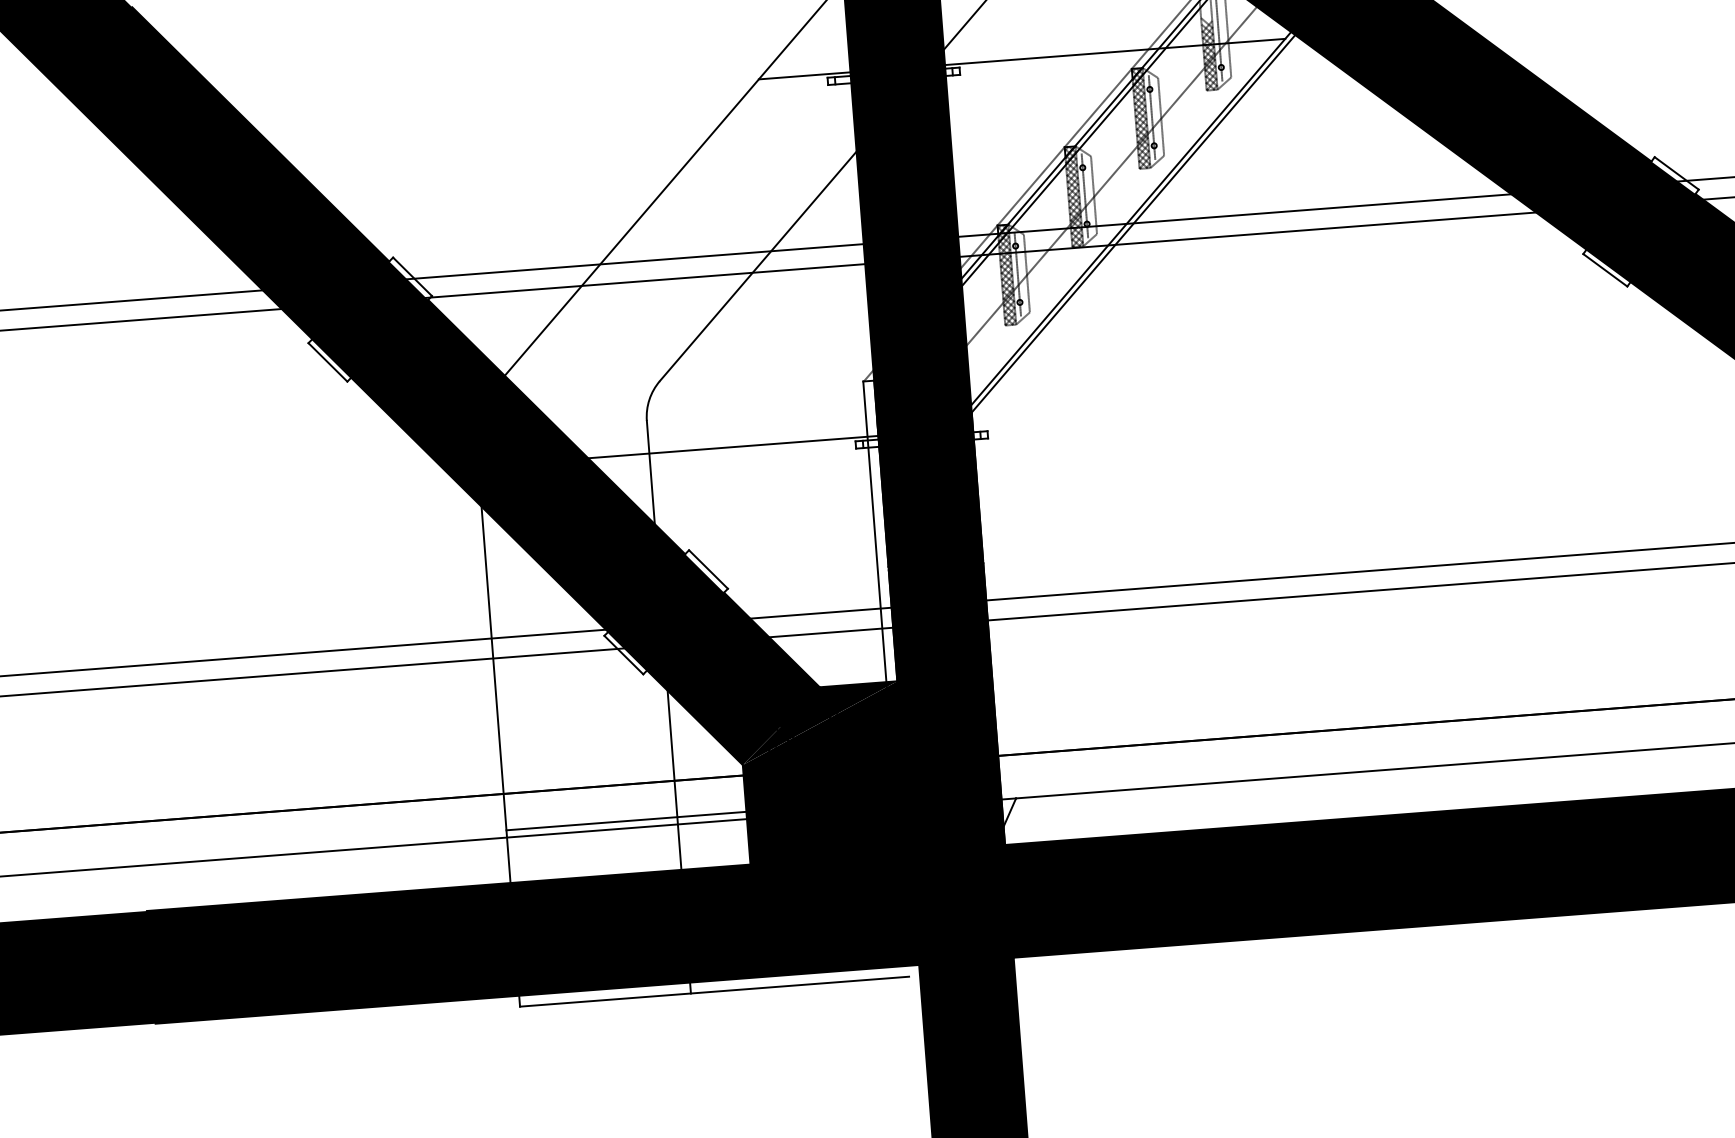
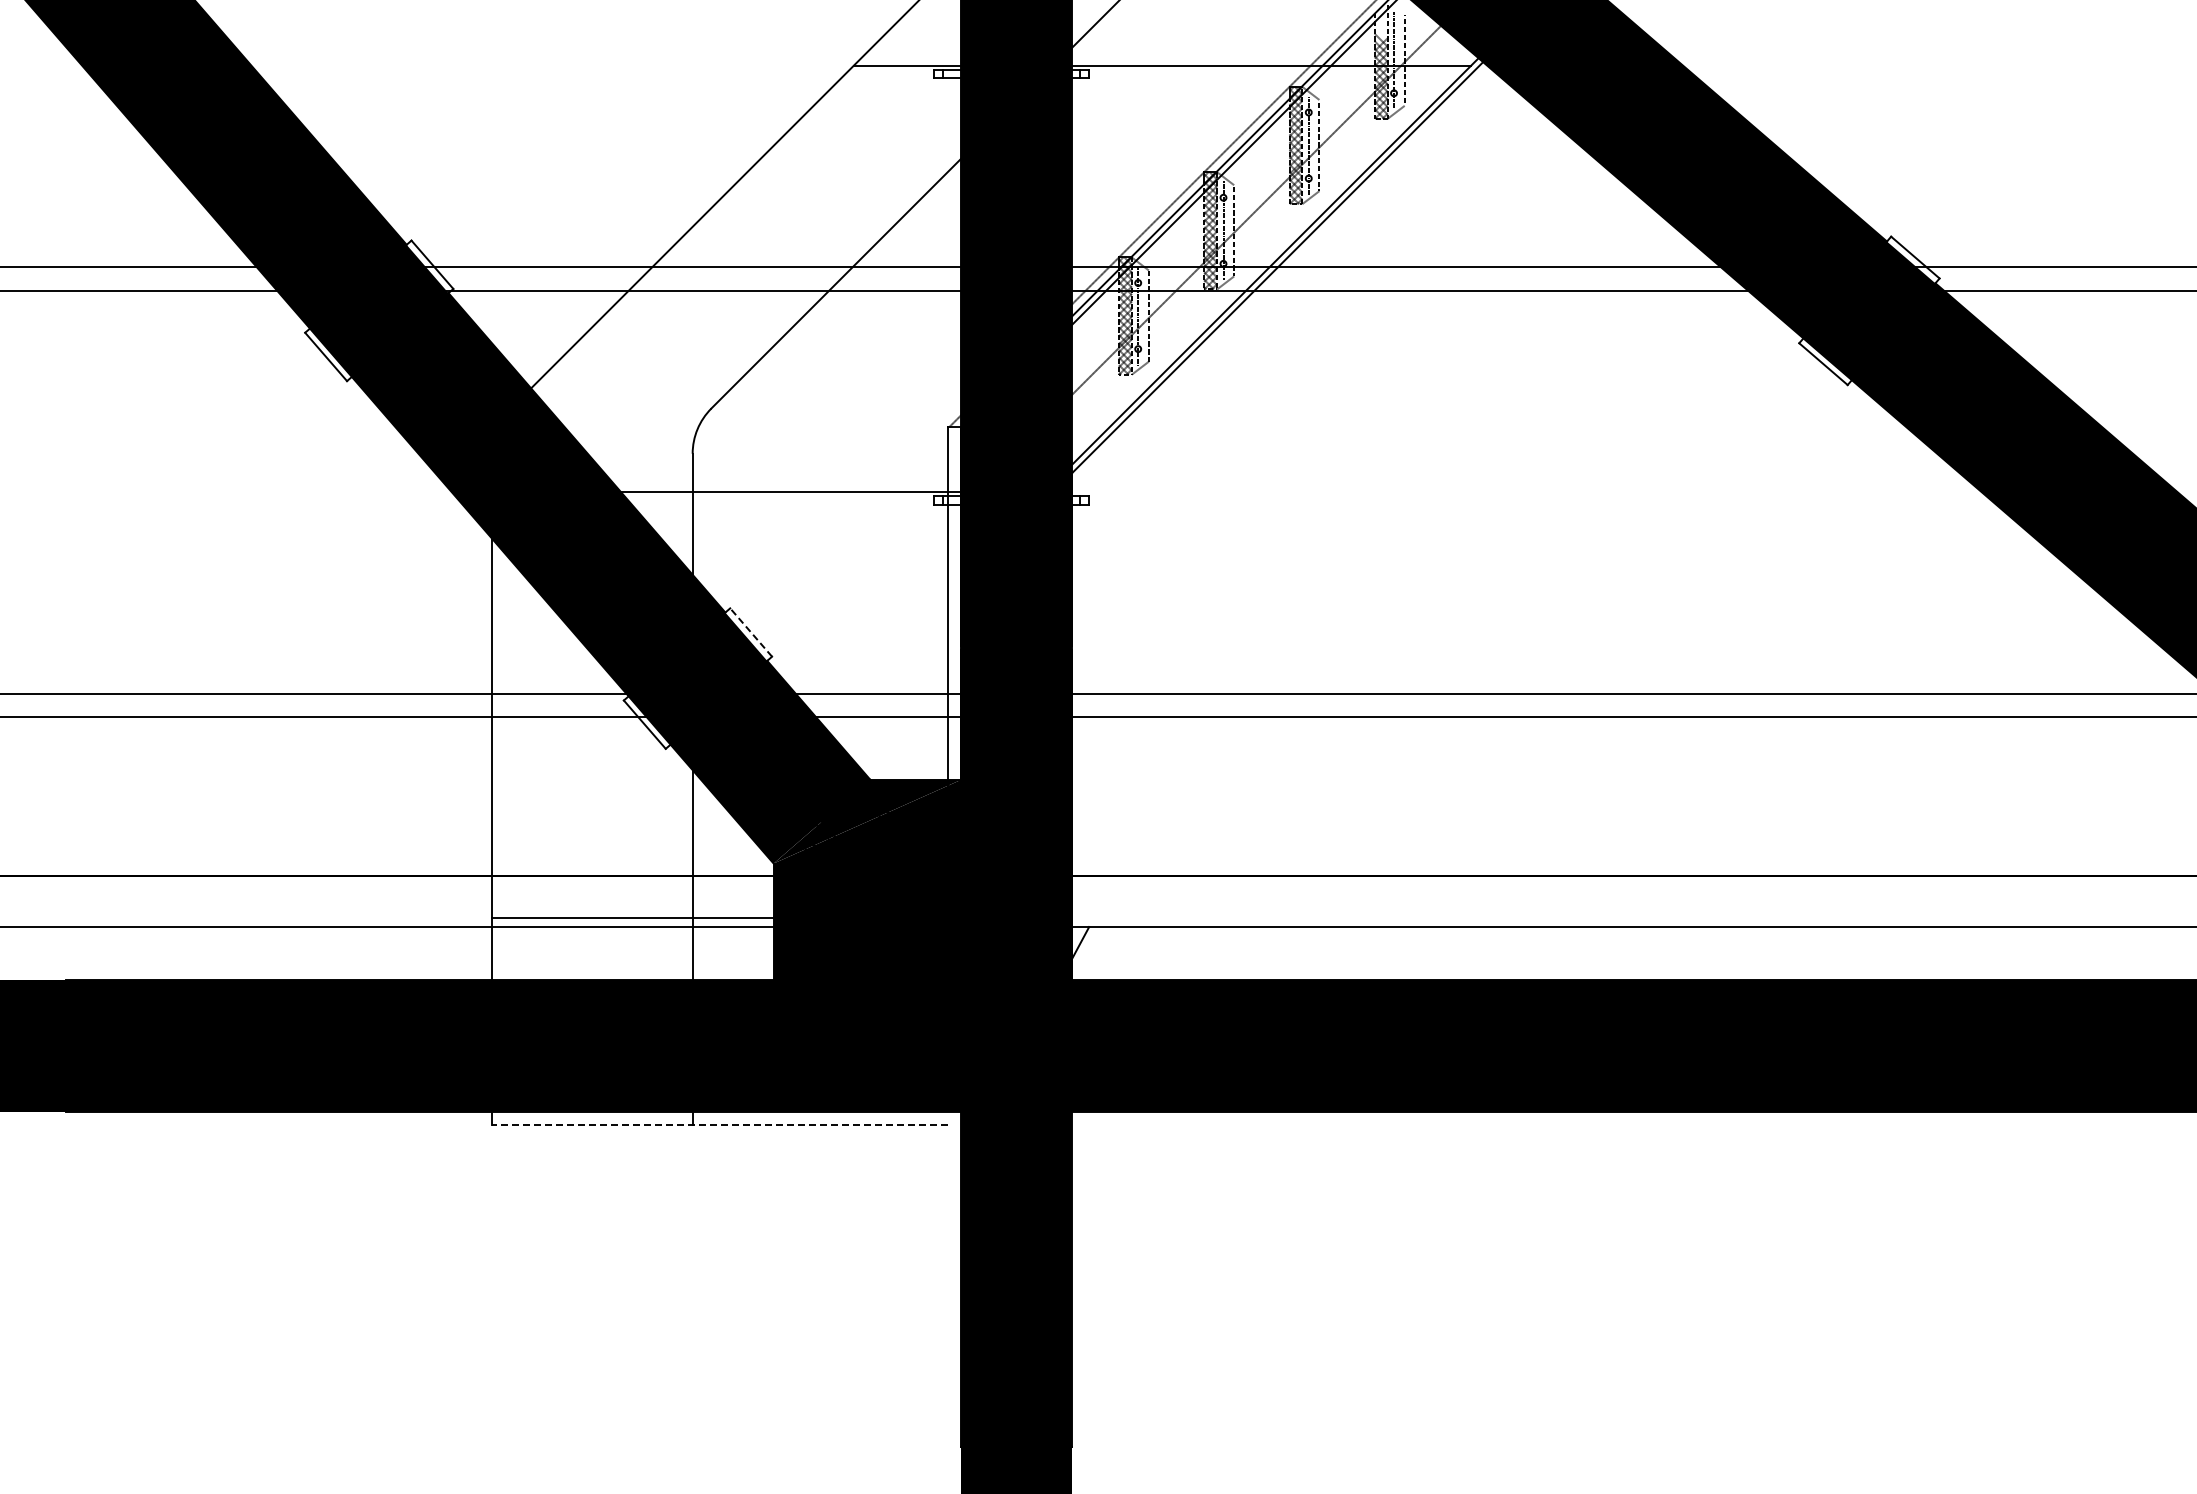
line: (708, 569) -> (751, 632), solid -> dashed
line: (713, 991) -> (719, 1125), solid -> dashed

